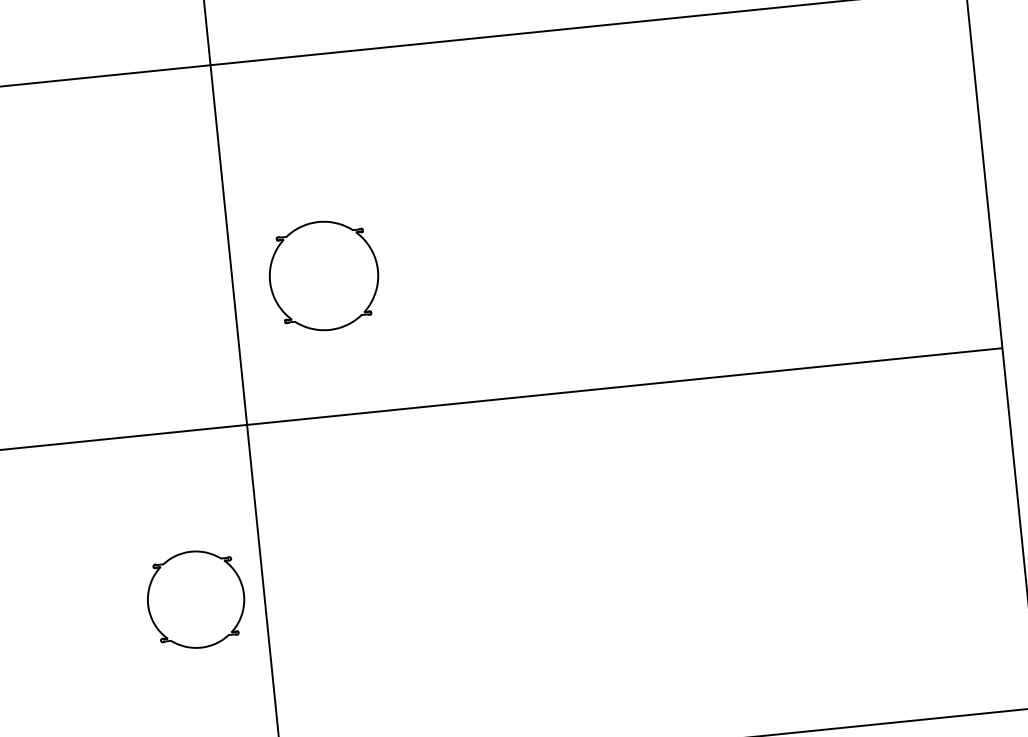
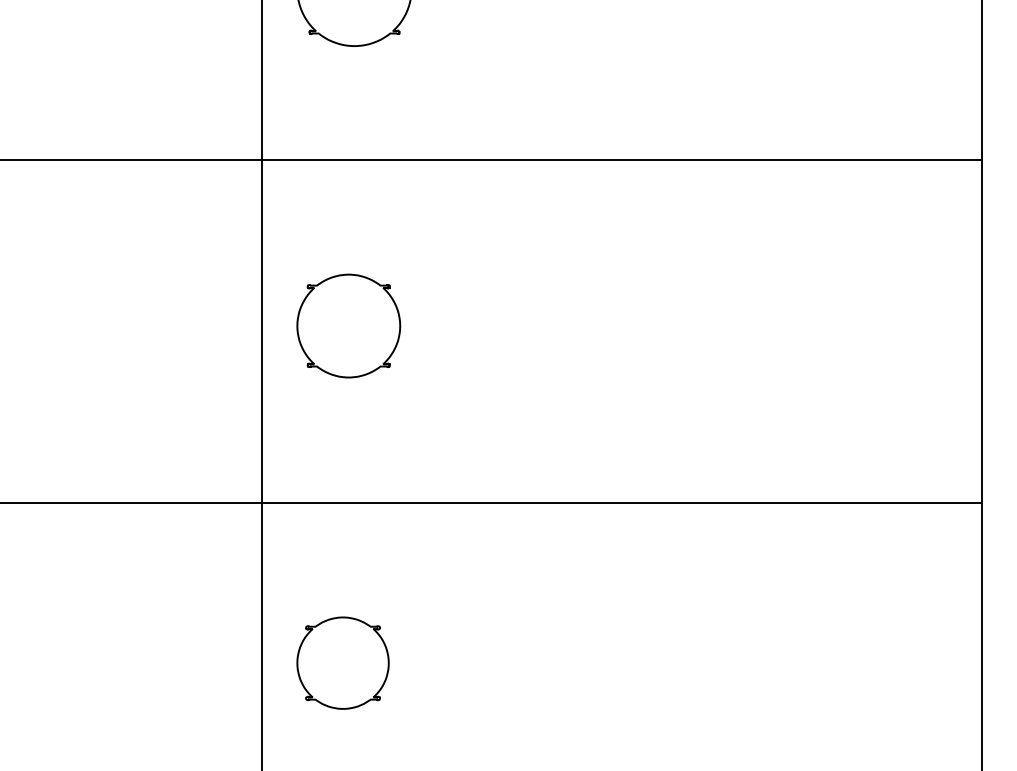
part: (323, 275) -> (348, 325), moved
part: (195, 599) -> (342, 662), moved

